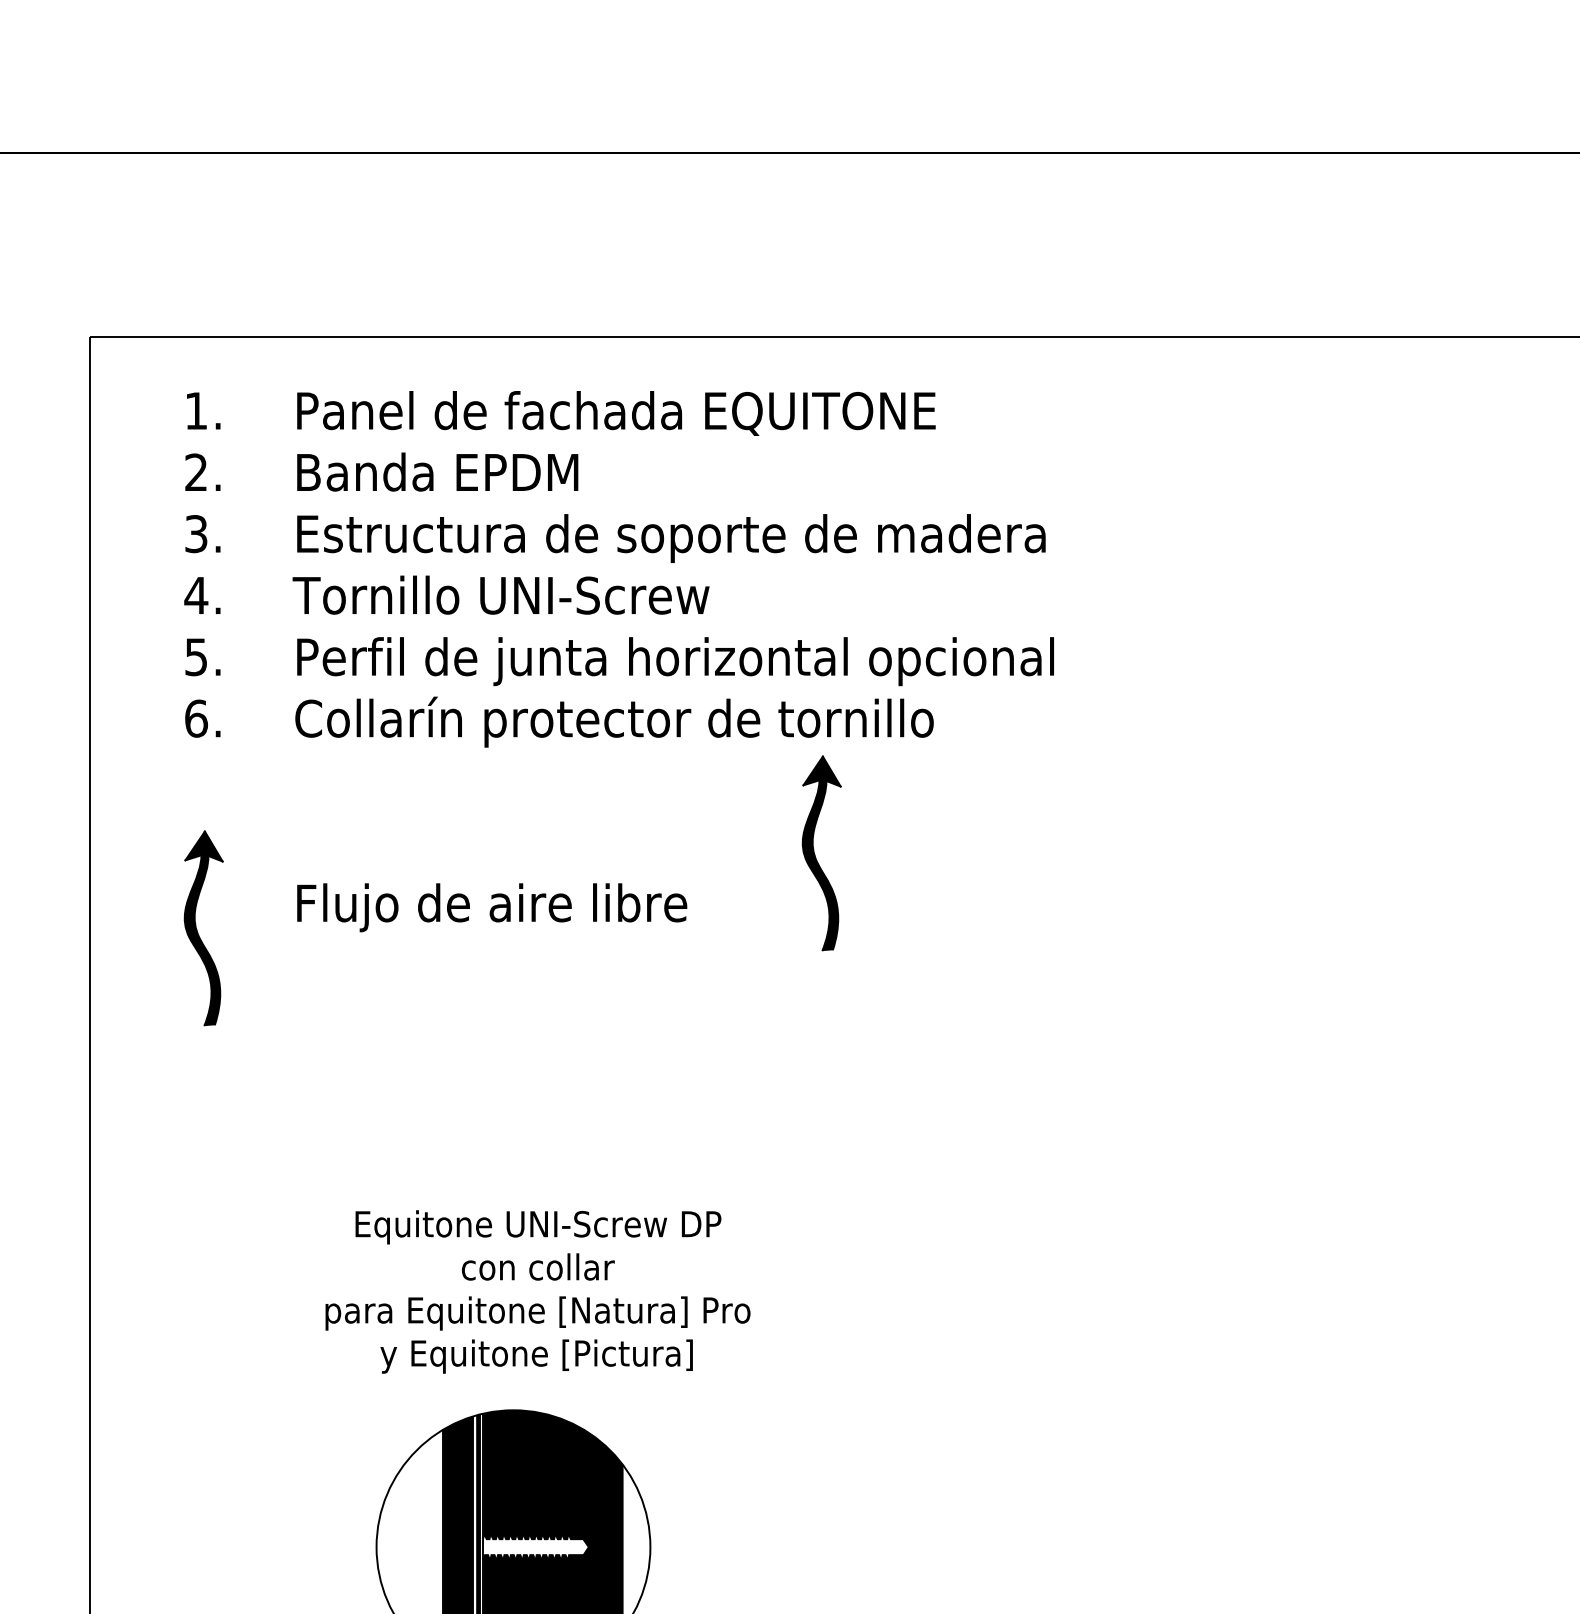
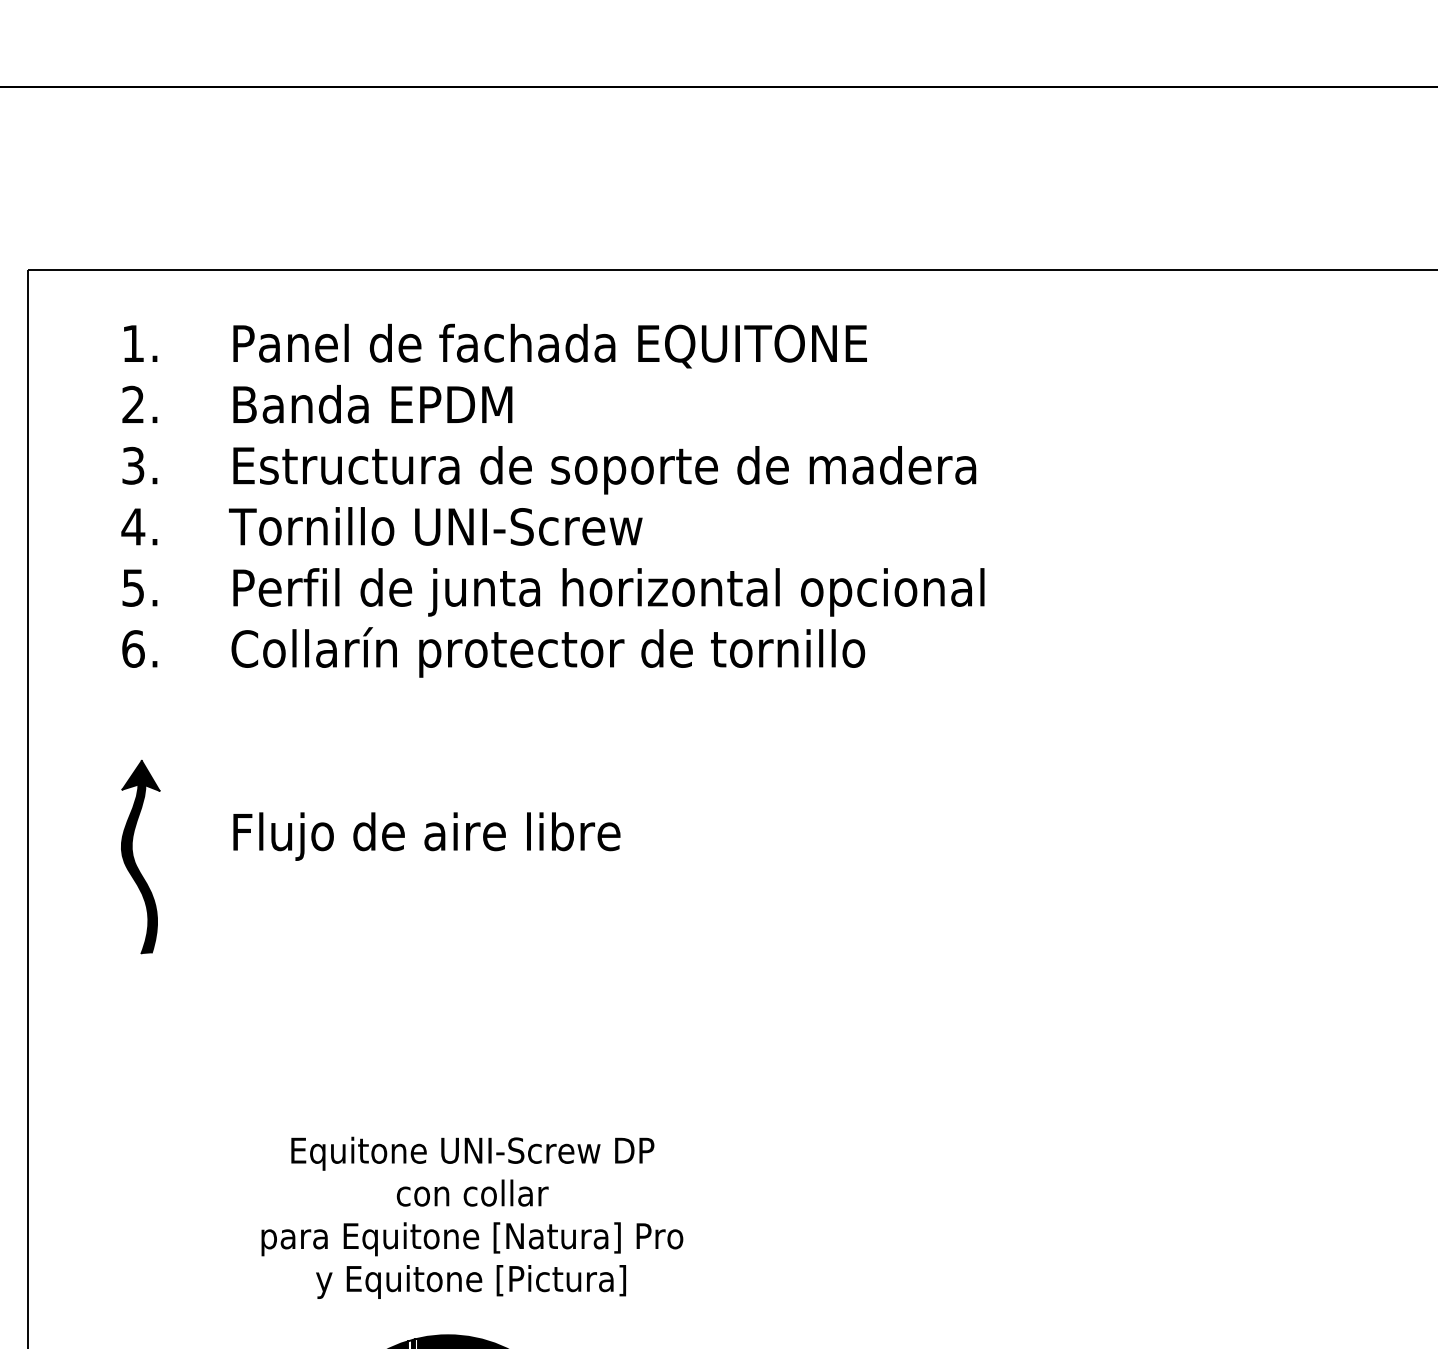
part: (815, 854) -> (747, 783), removed

